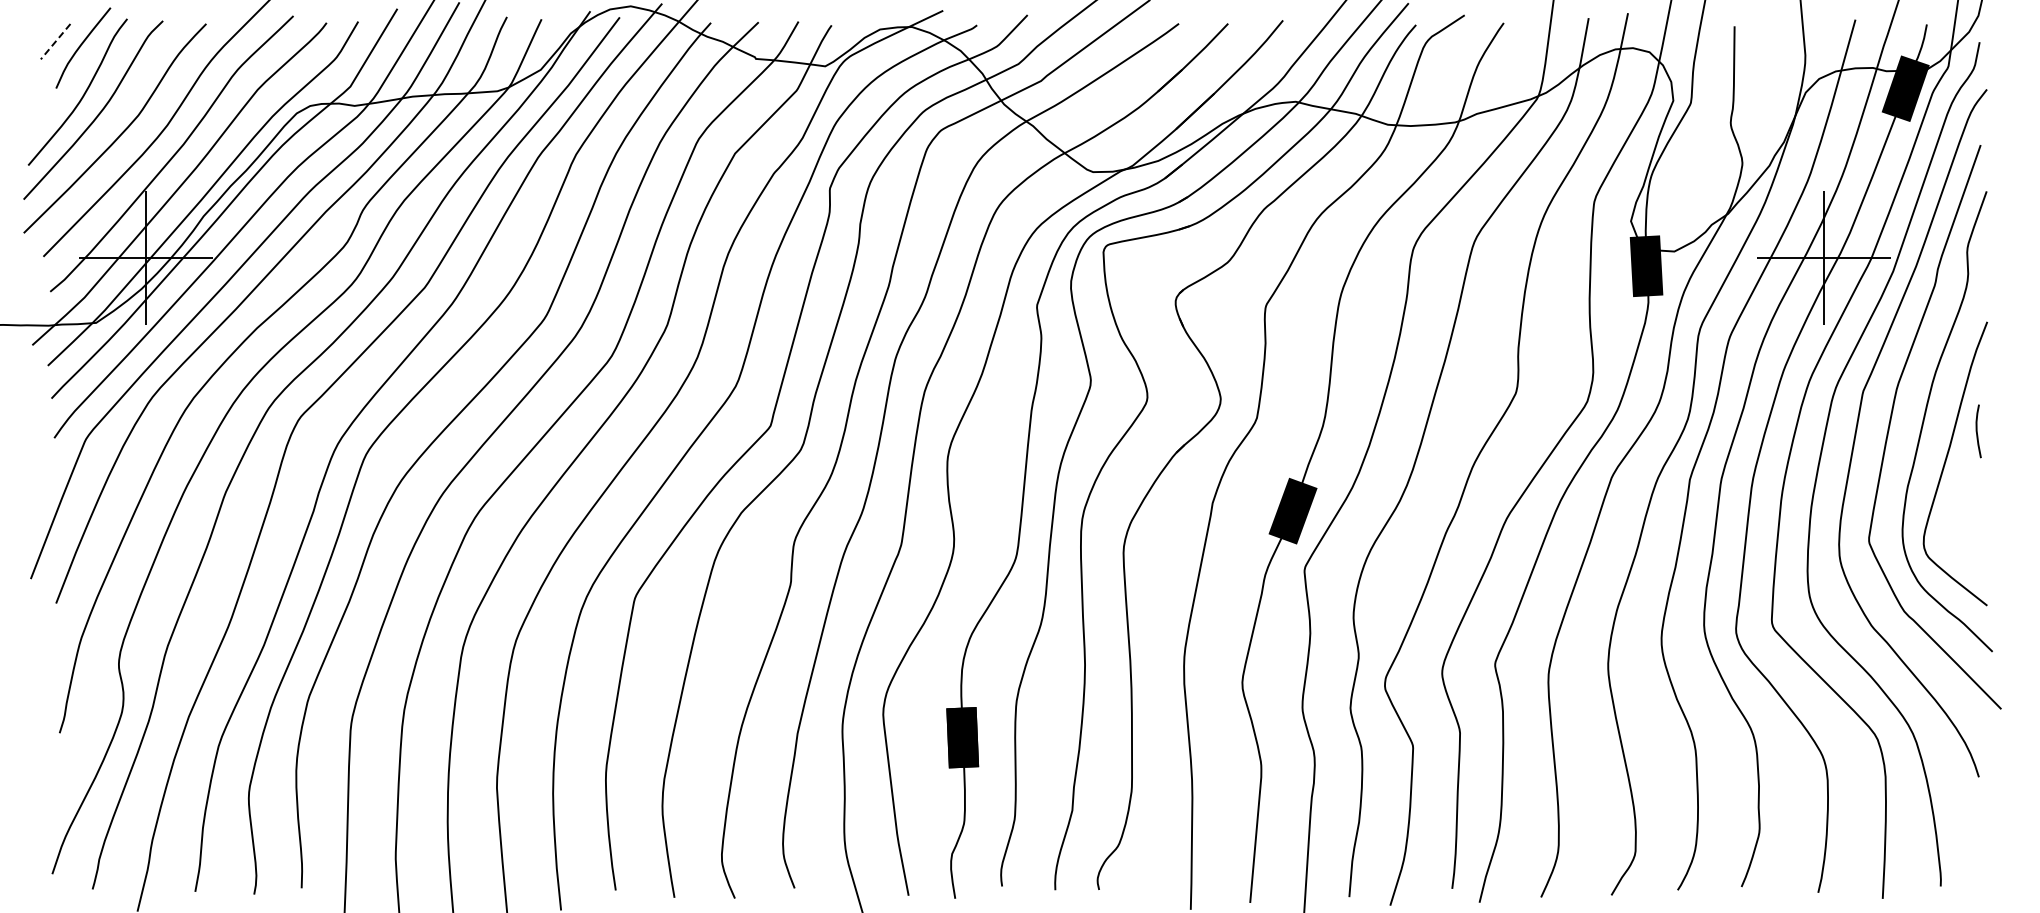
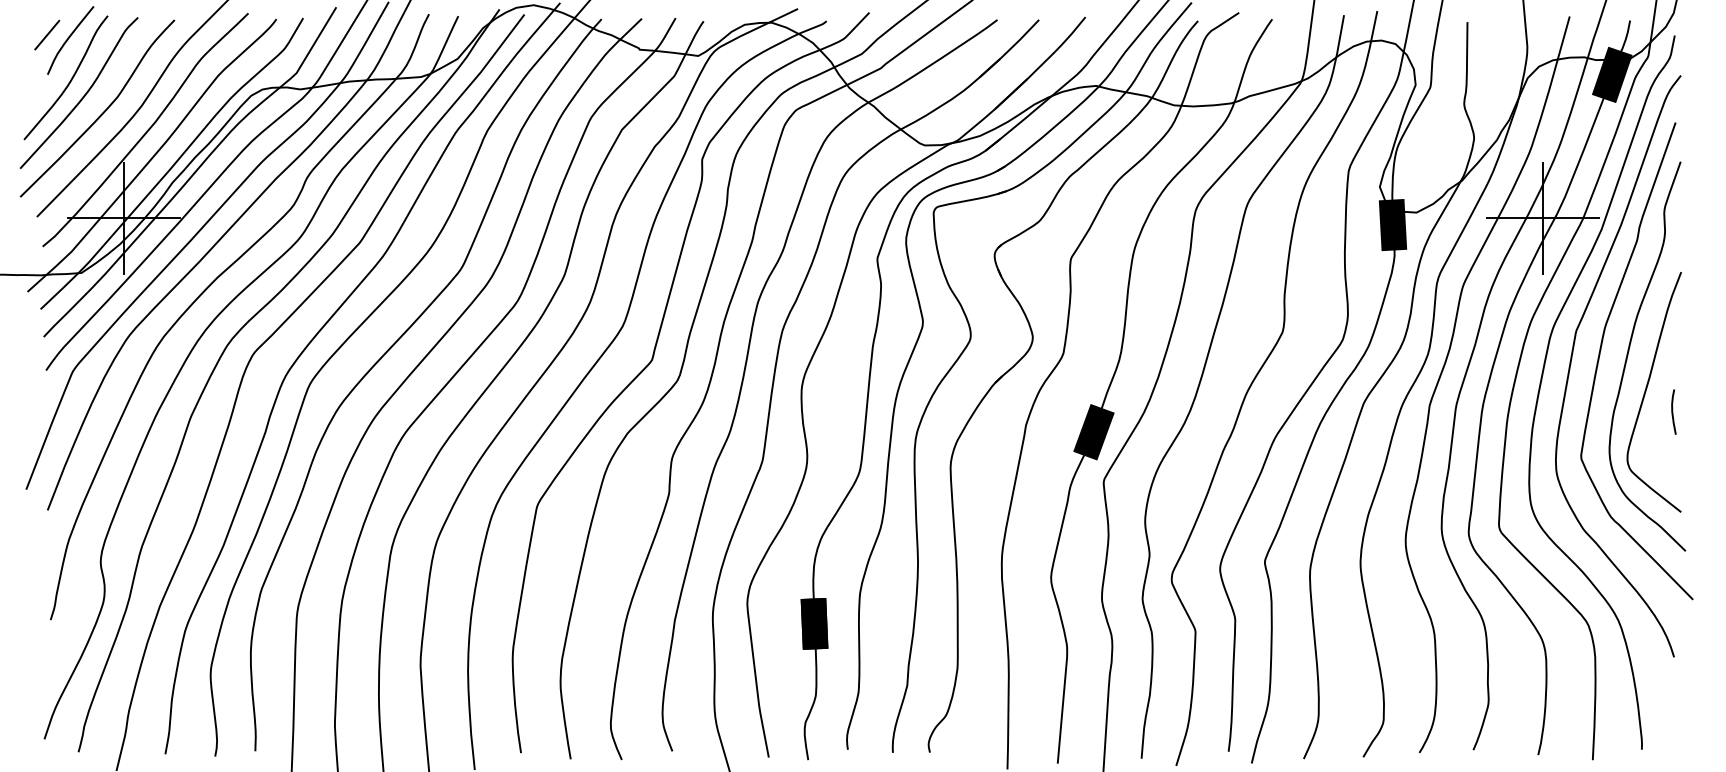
line: (55, 42) -> (47, 35), dashed -> solid
curve: (1977, 431) -> (1672, 412), moved

